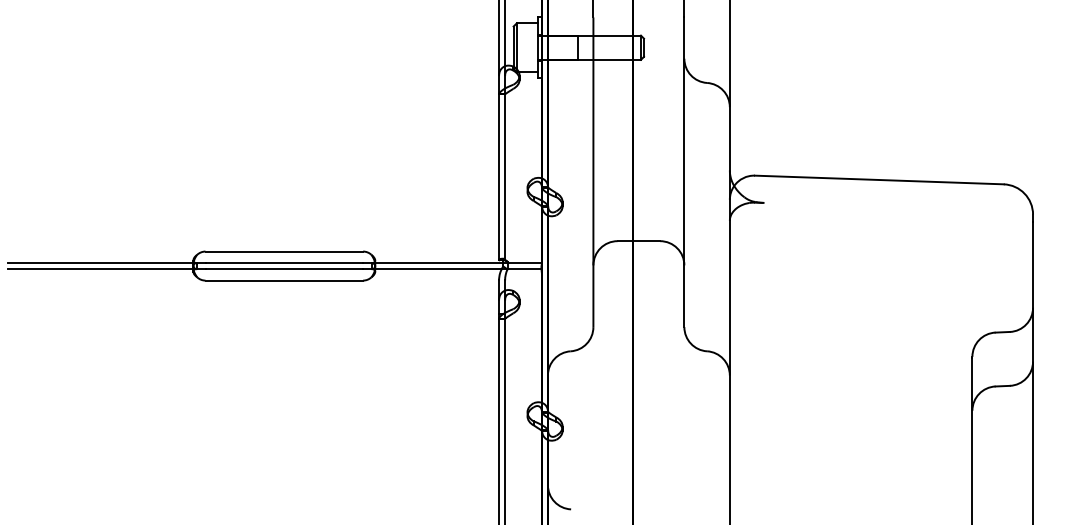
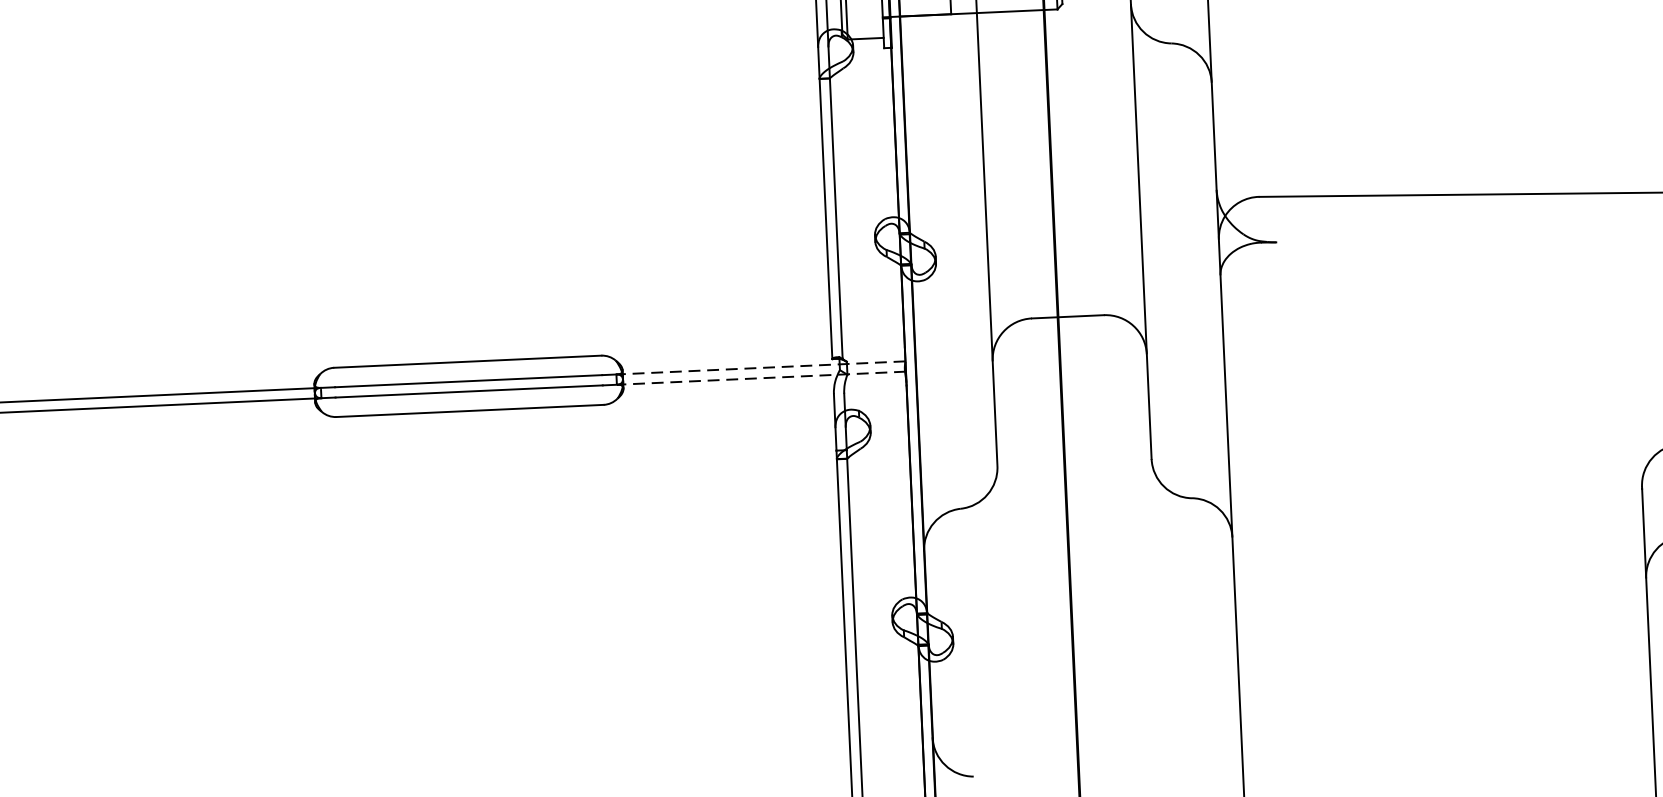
line: (456, 263) -> (760, 368), solid -> dashed
line: (456, 269) -> (760, 378), solid -> dashed

